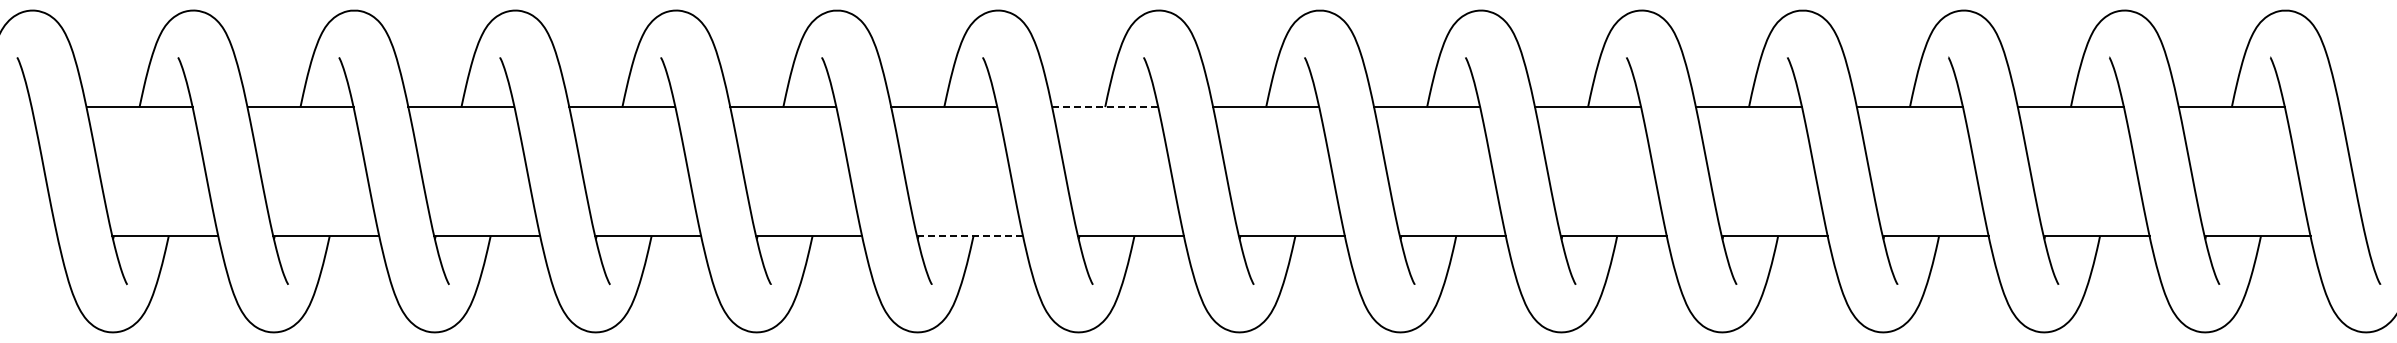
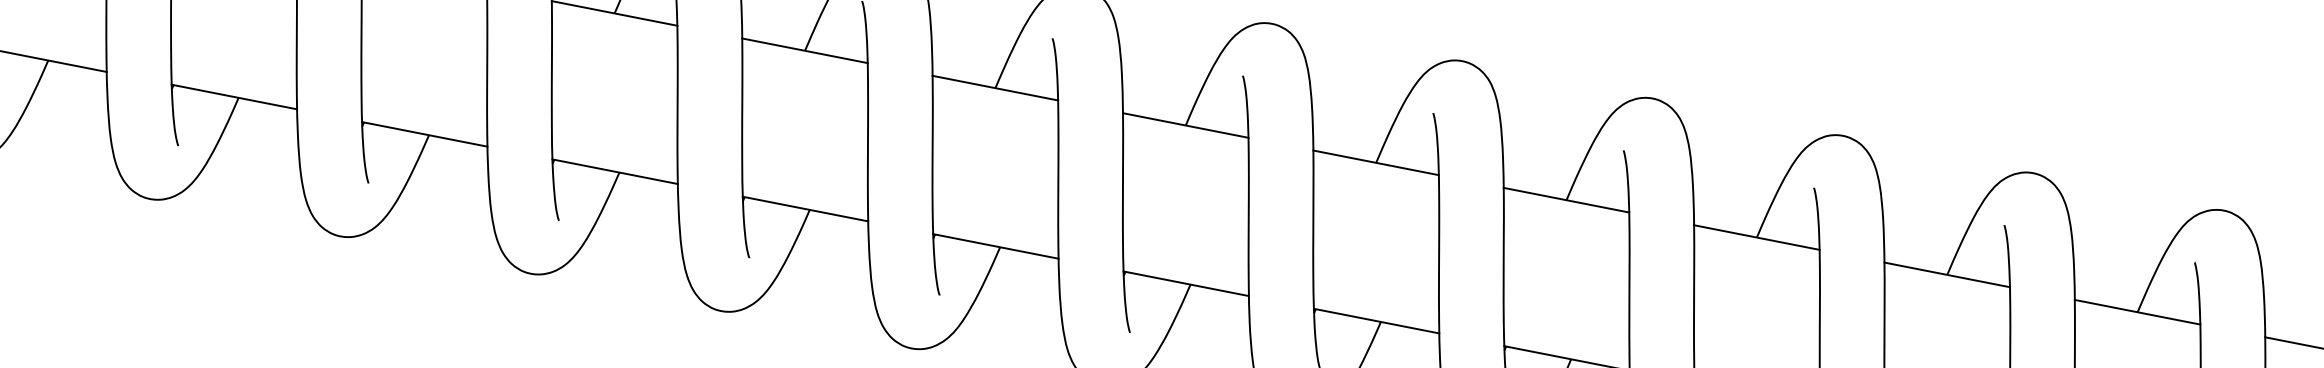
line: (1104, 107) -> (1184, 125), dashed -> solid
line: (969, 235) -> (995, 245), dashed -> solid

